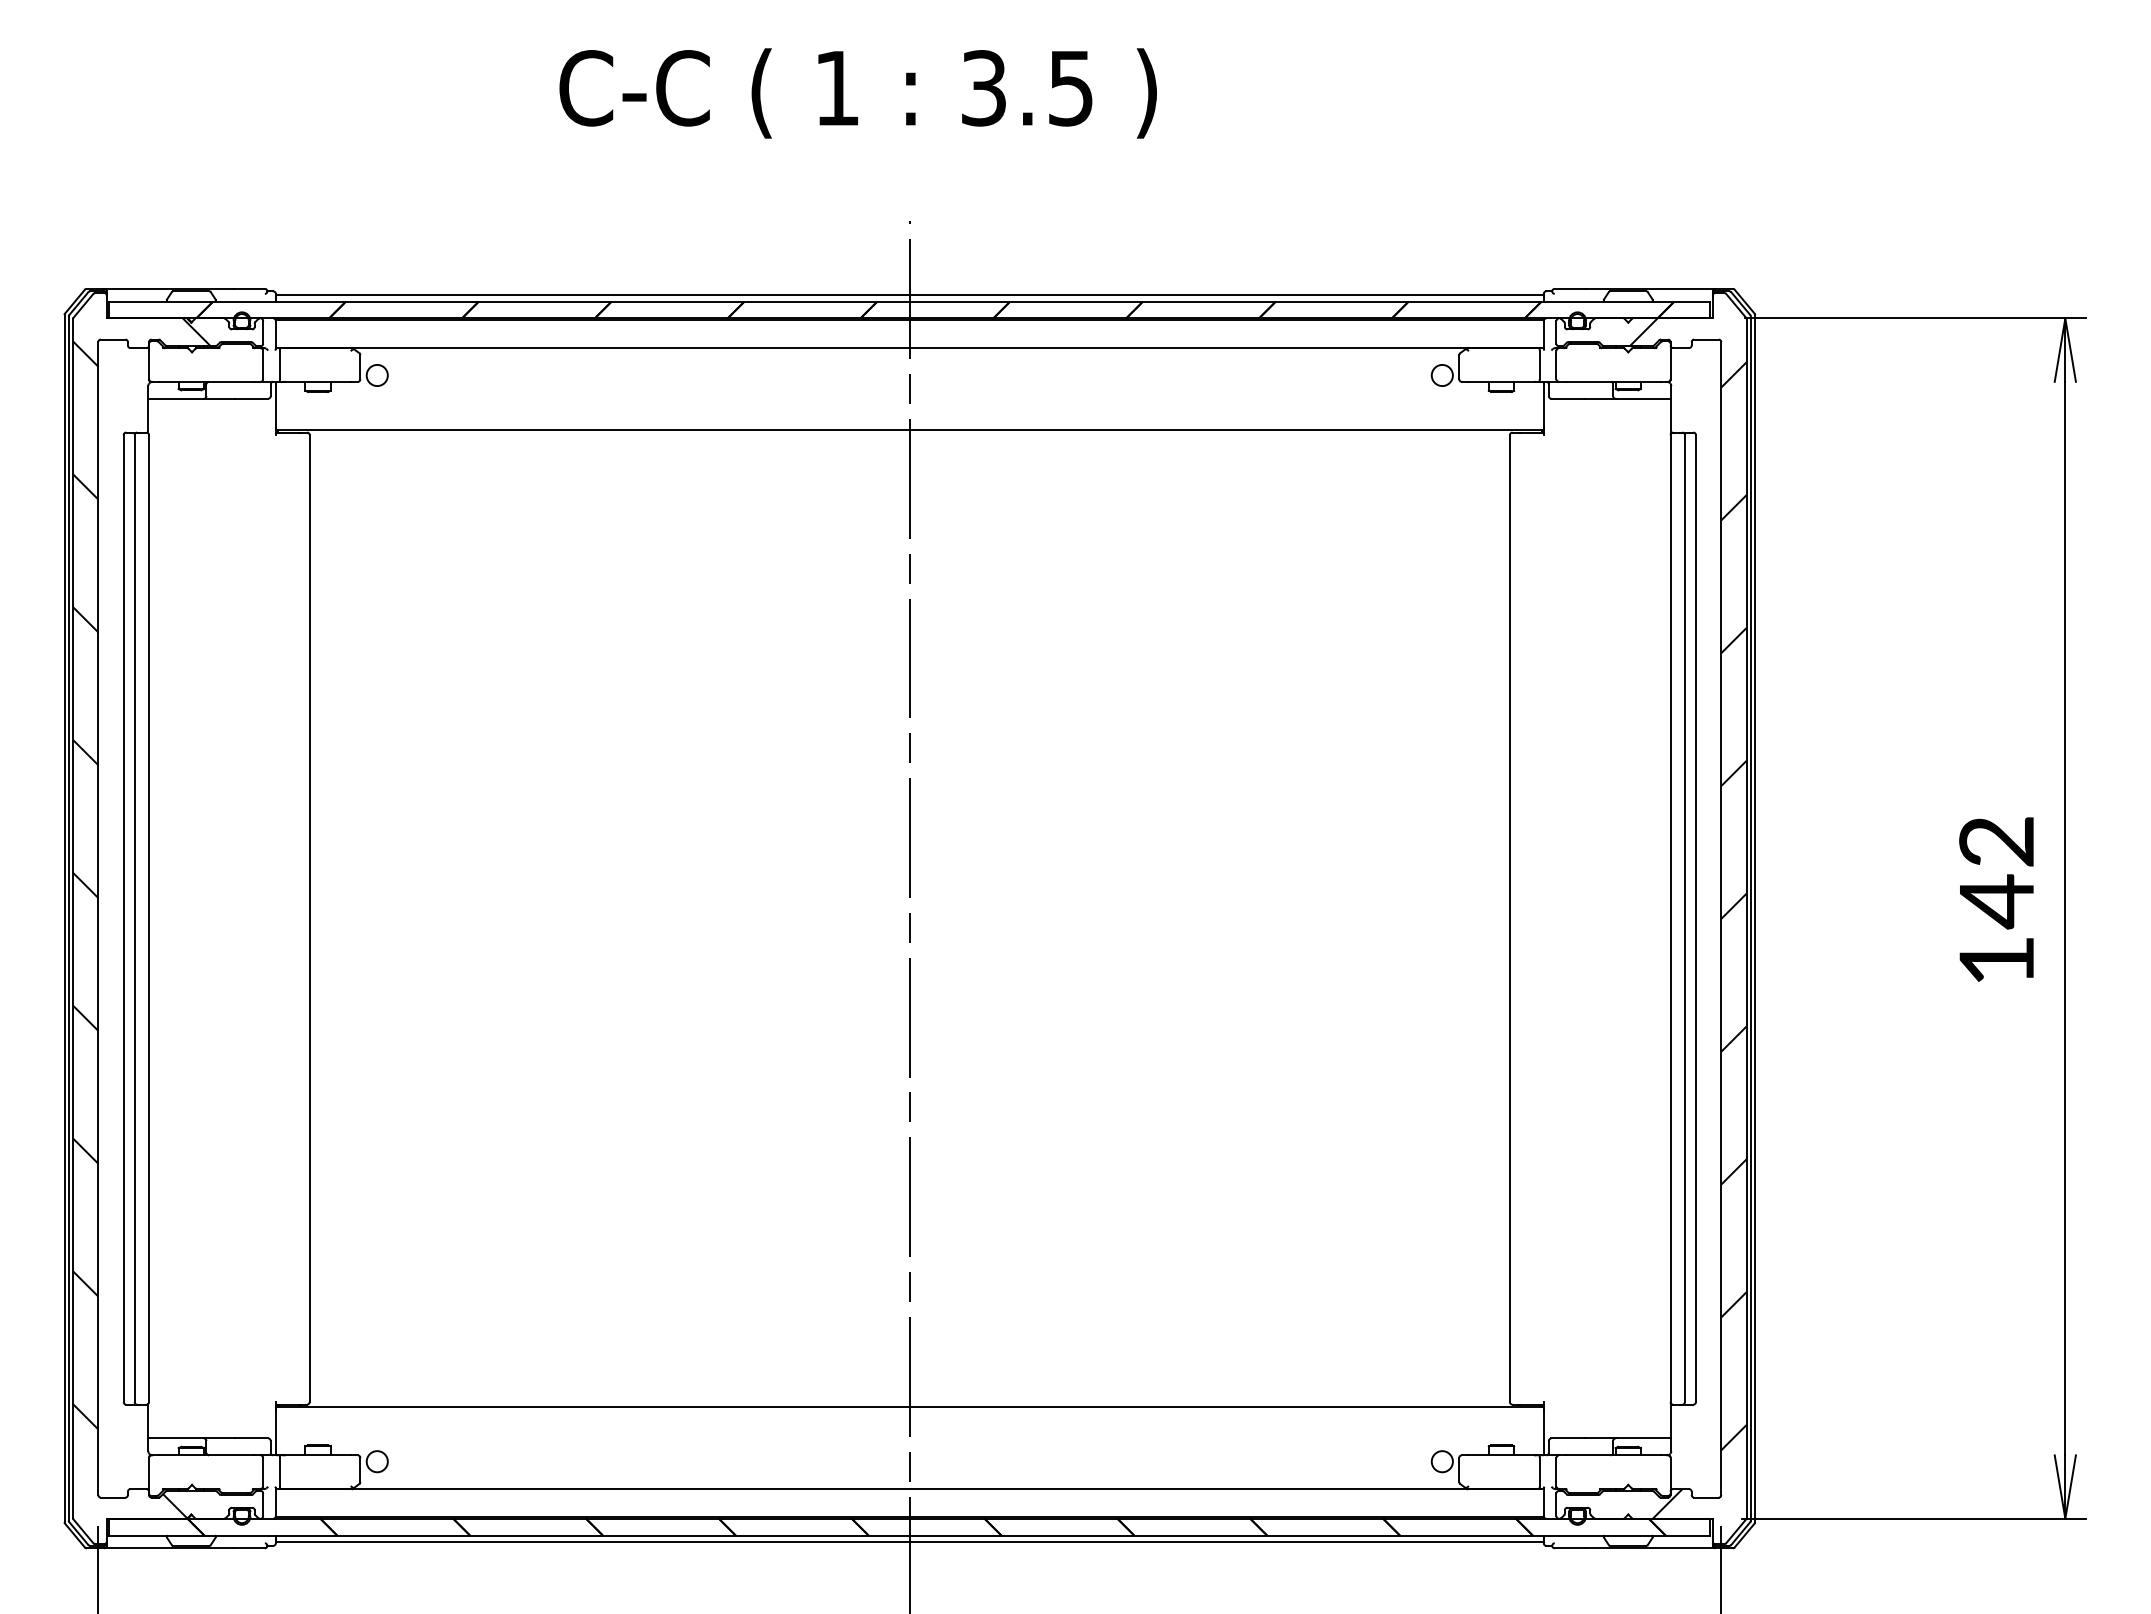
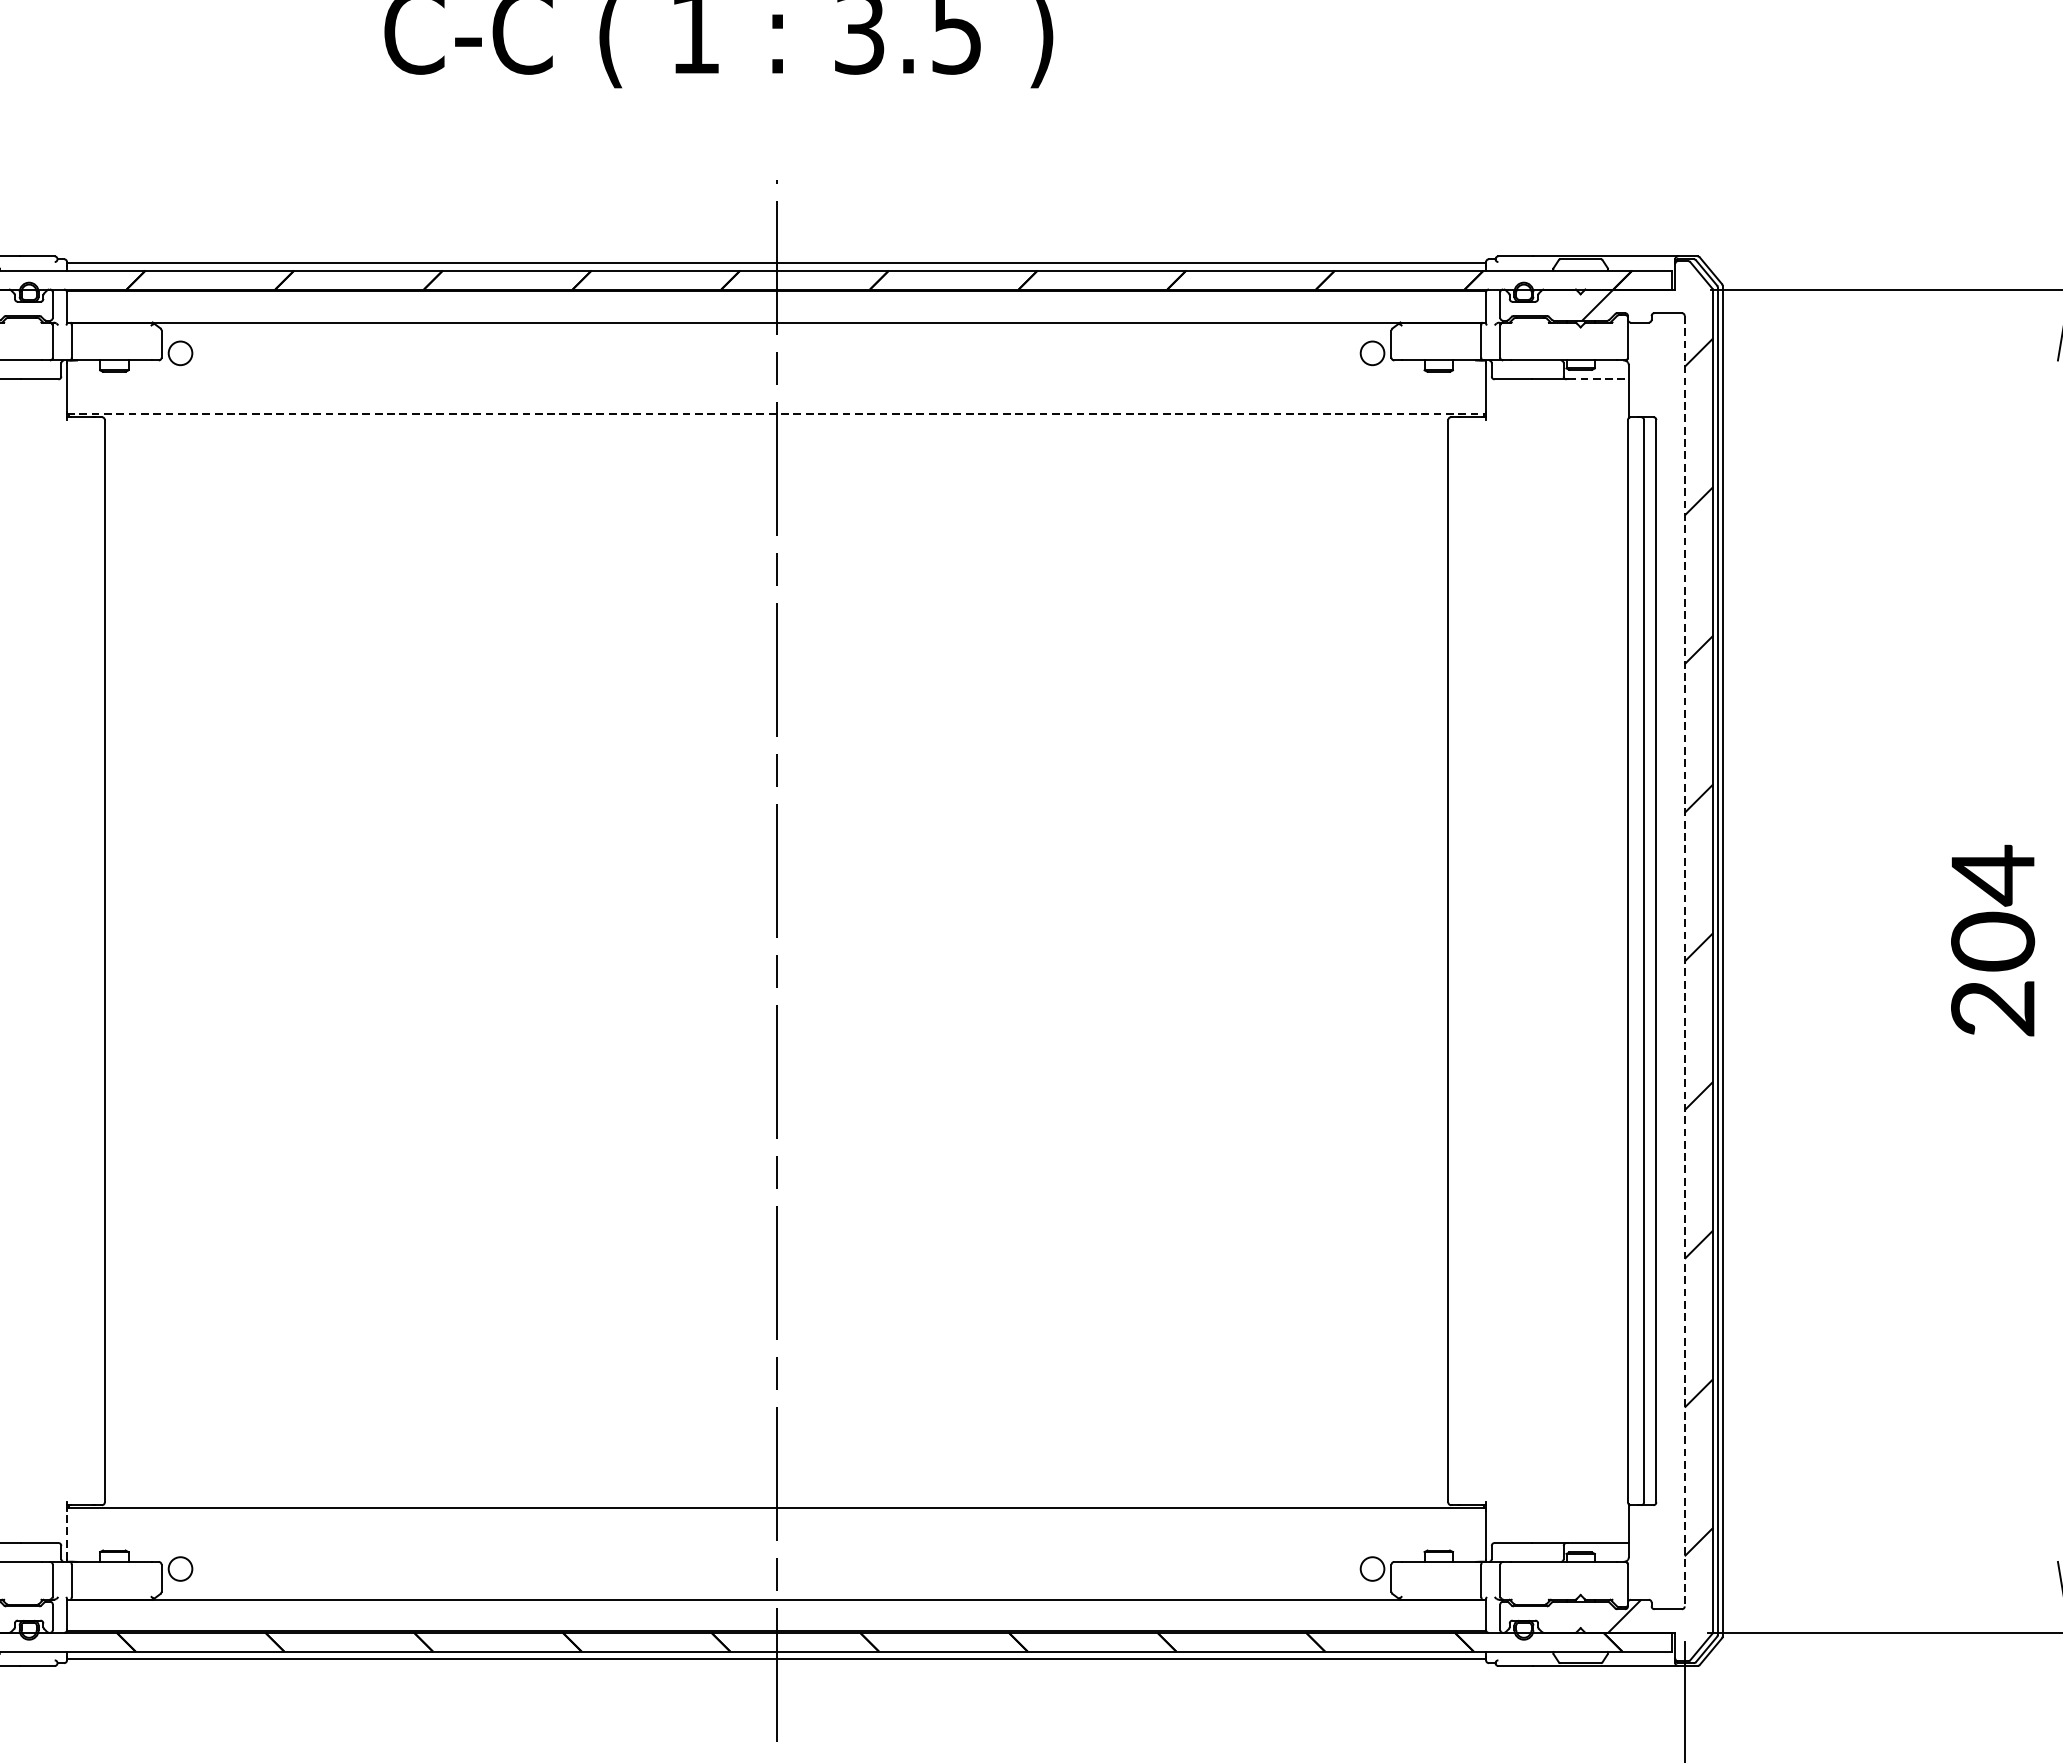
line: (1644, 398) -> (1598, 379), solid -> dashed
line: (909, 430) -> (776, 414), solid -> dashed
text: (1996, 899) -> (1992, 939), 142 -> 204
line: (1721, 919) -> (1684, 962), solid -> dashed
line: (275, 1431) -> (66, 1535), solid -> dashed

